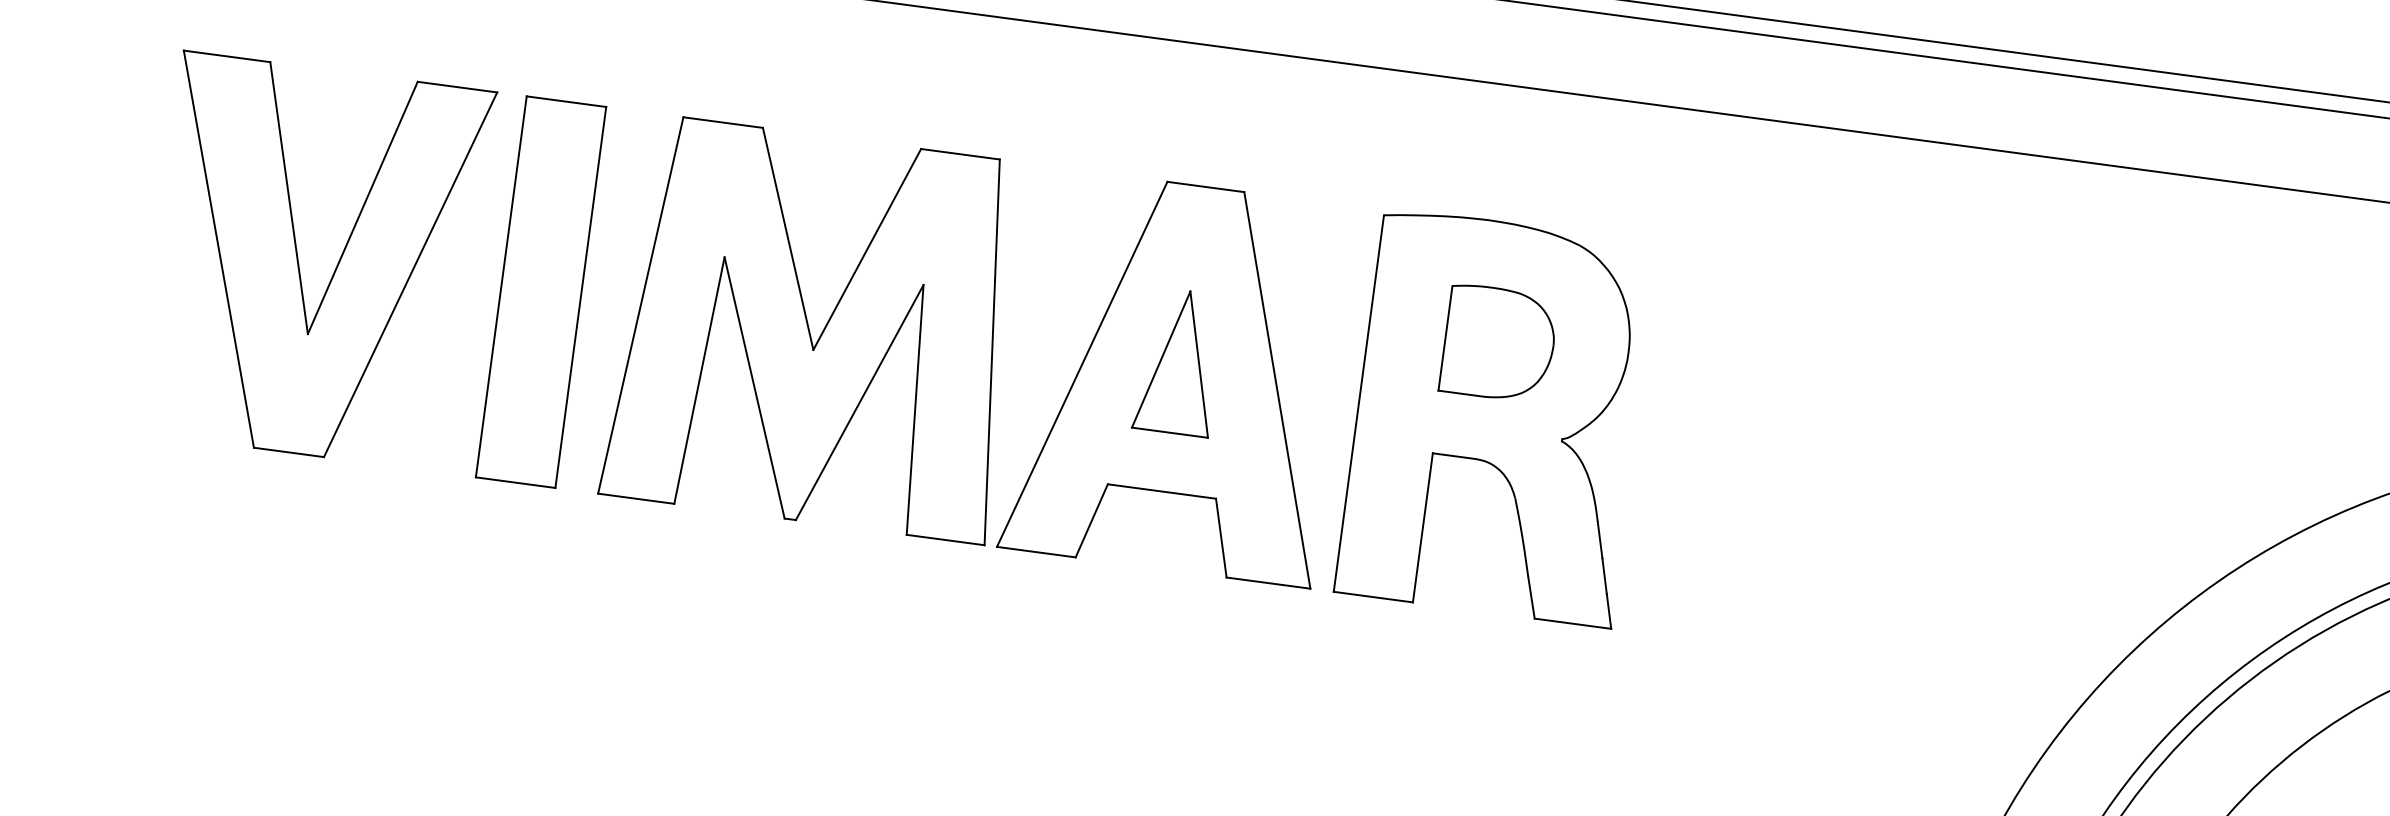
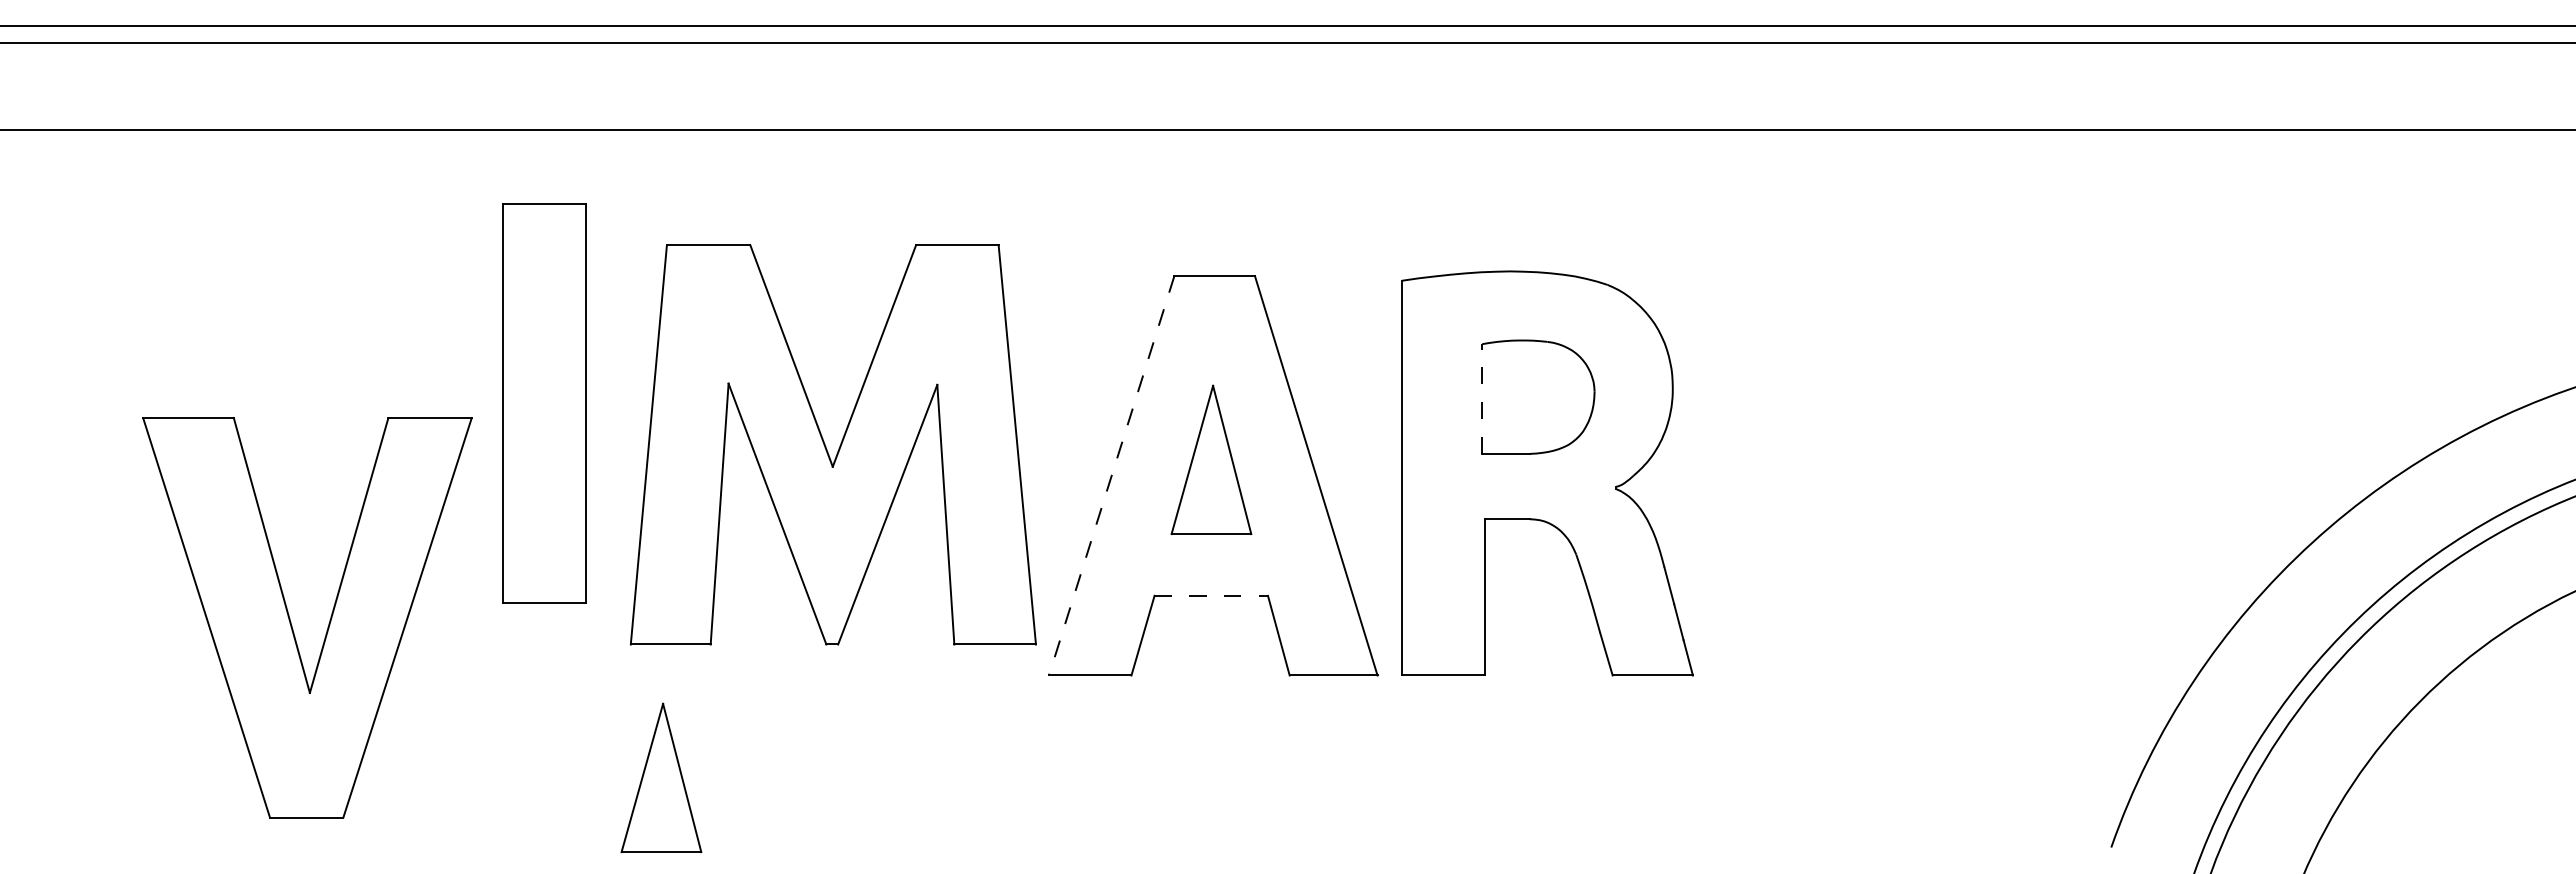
part: (299, 263) -> (291, 621), moved
part: (541, 291) -> (544, 403), moved
part: (809, 329) -> (826, 446), moved
line: (1445, 338) -> (1482, 399), solid -> dashed
line: (1081, 365) -> (1111, 476), solid -> dashed
line: (1162, 491) -> (1211, 595), solid -> dashed
part: (614, 594) -> (661, 777), added

